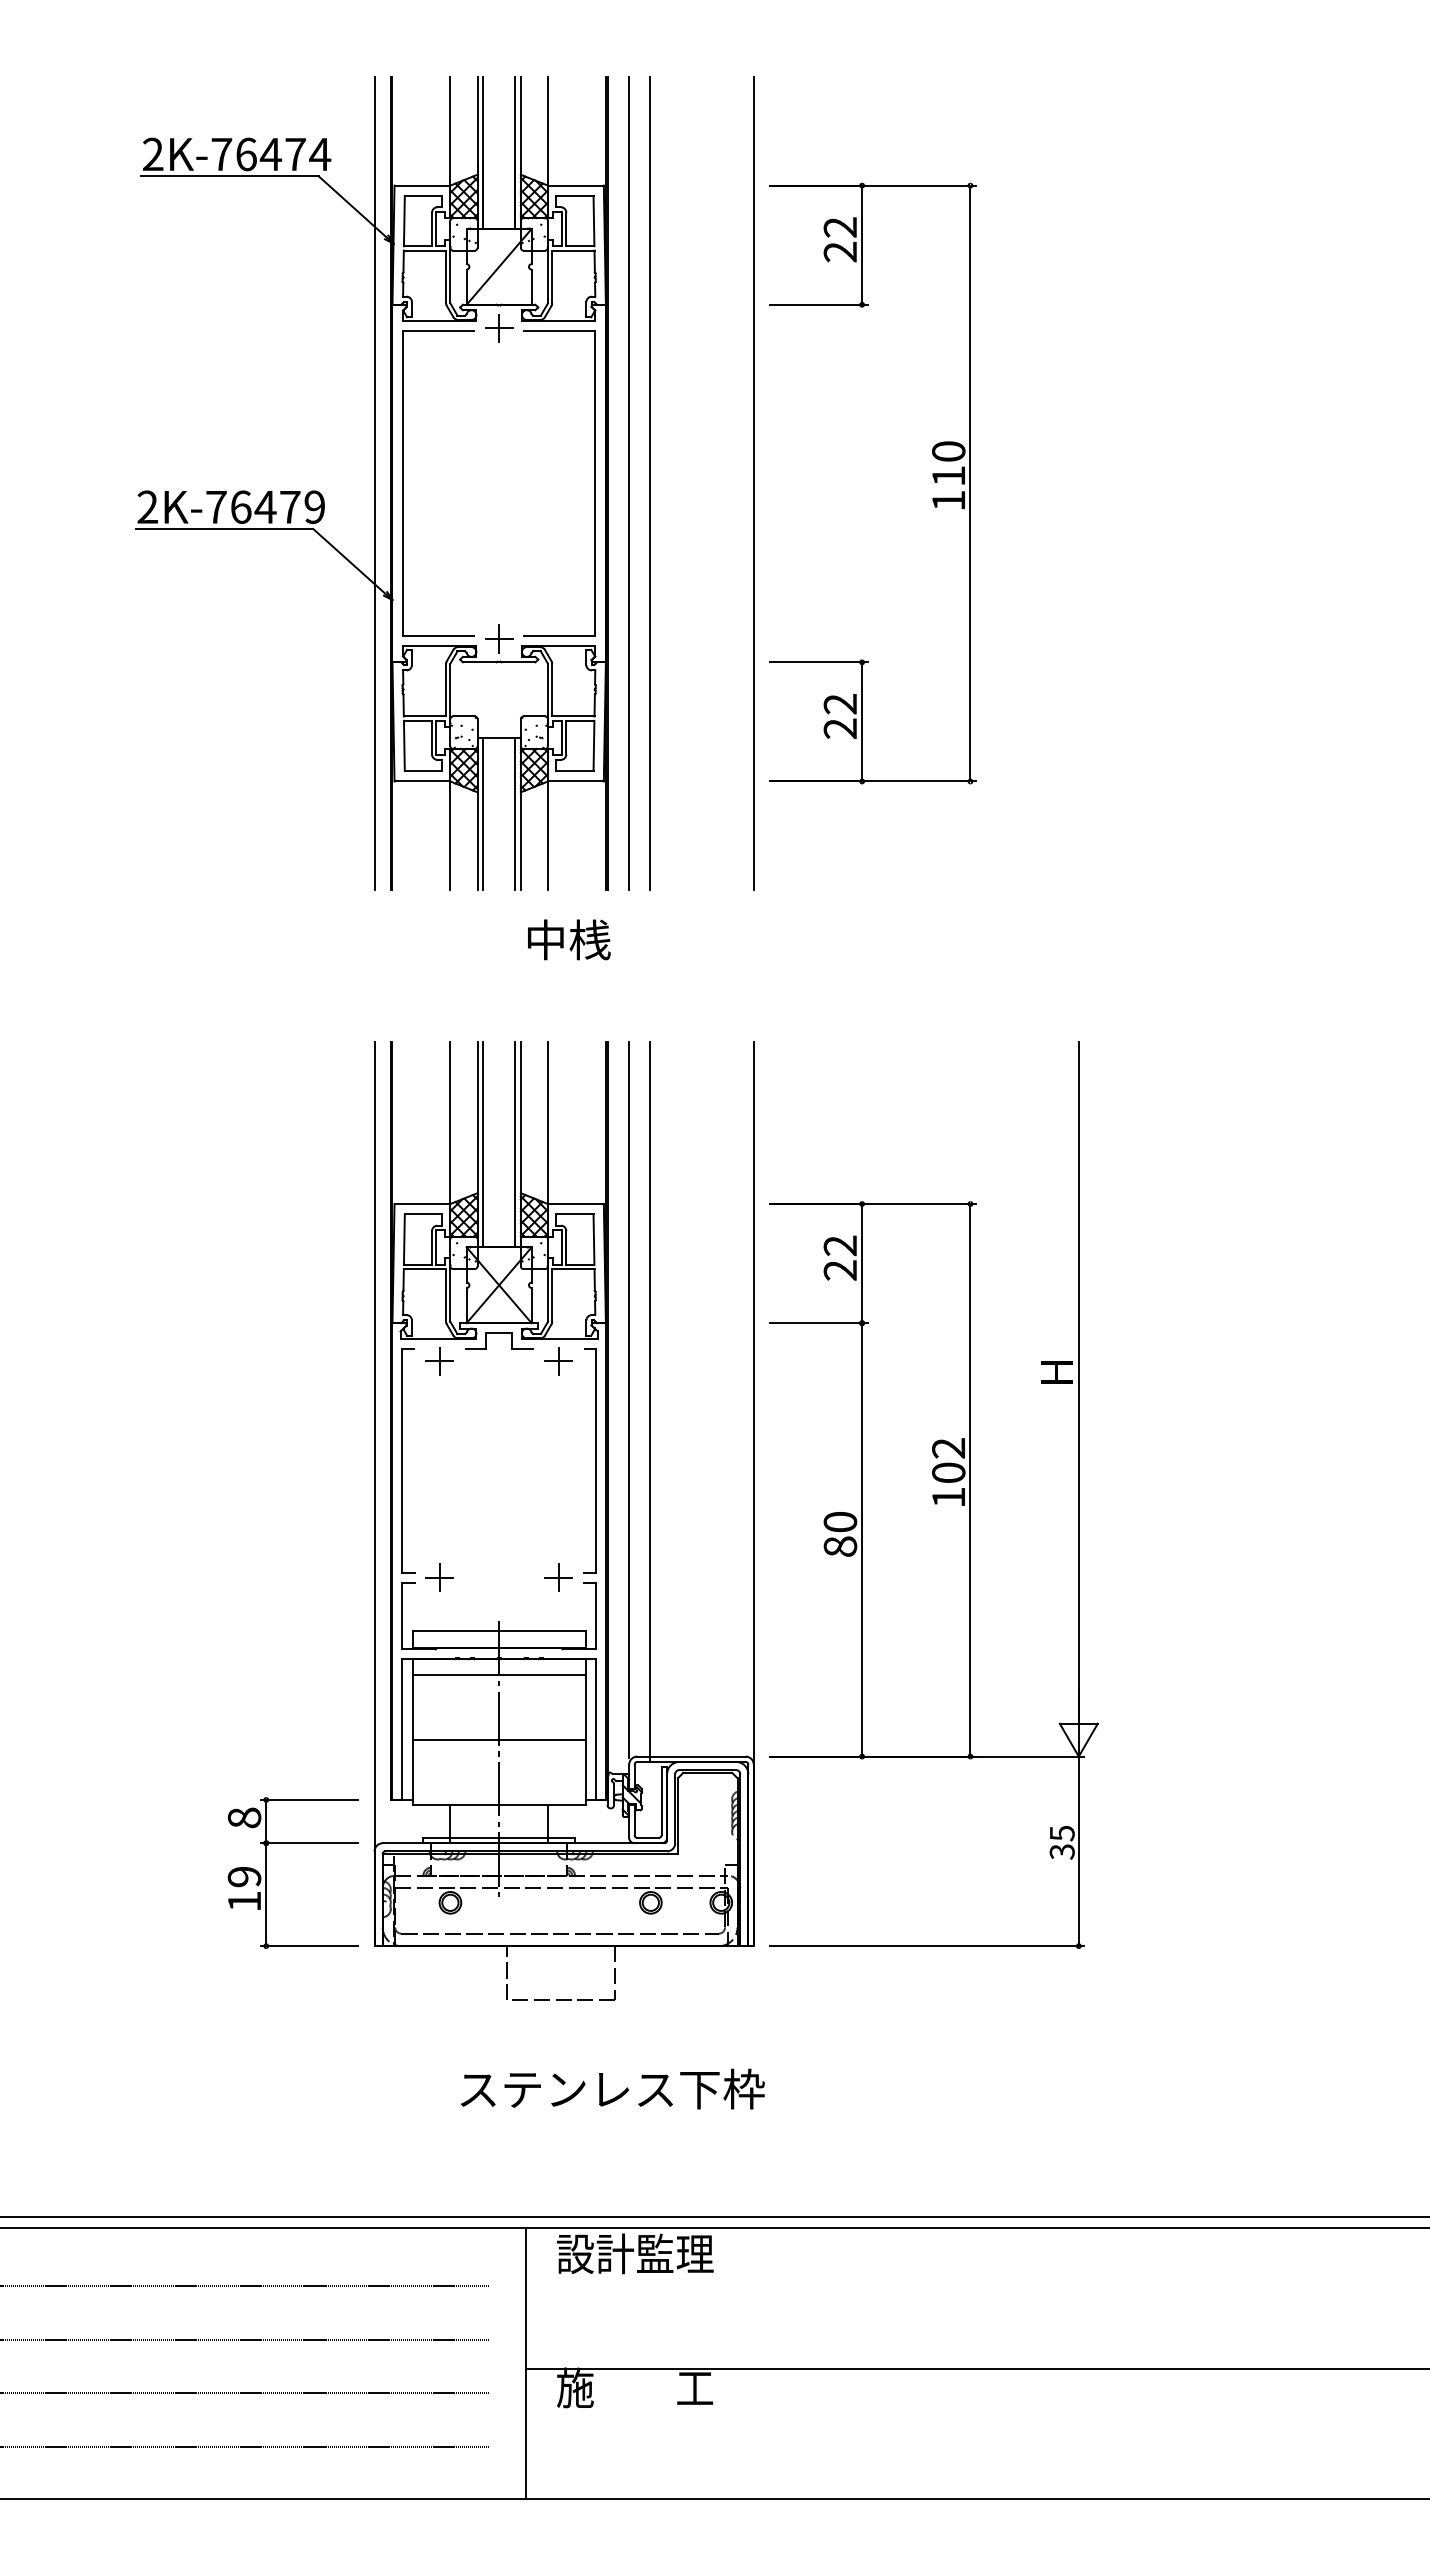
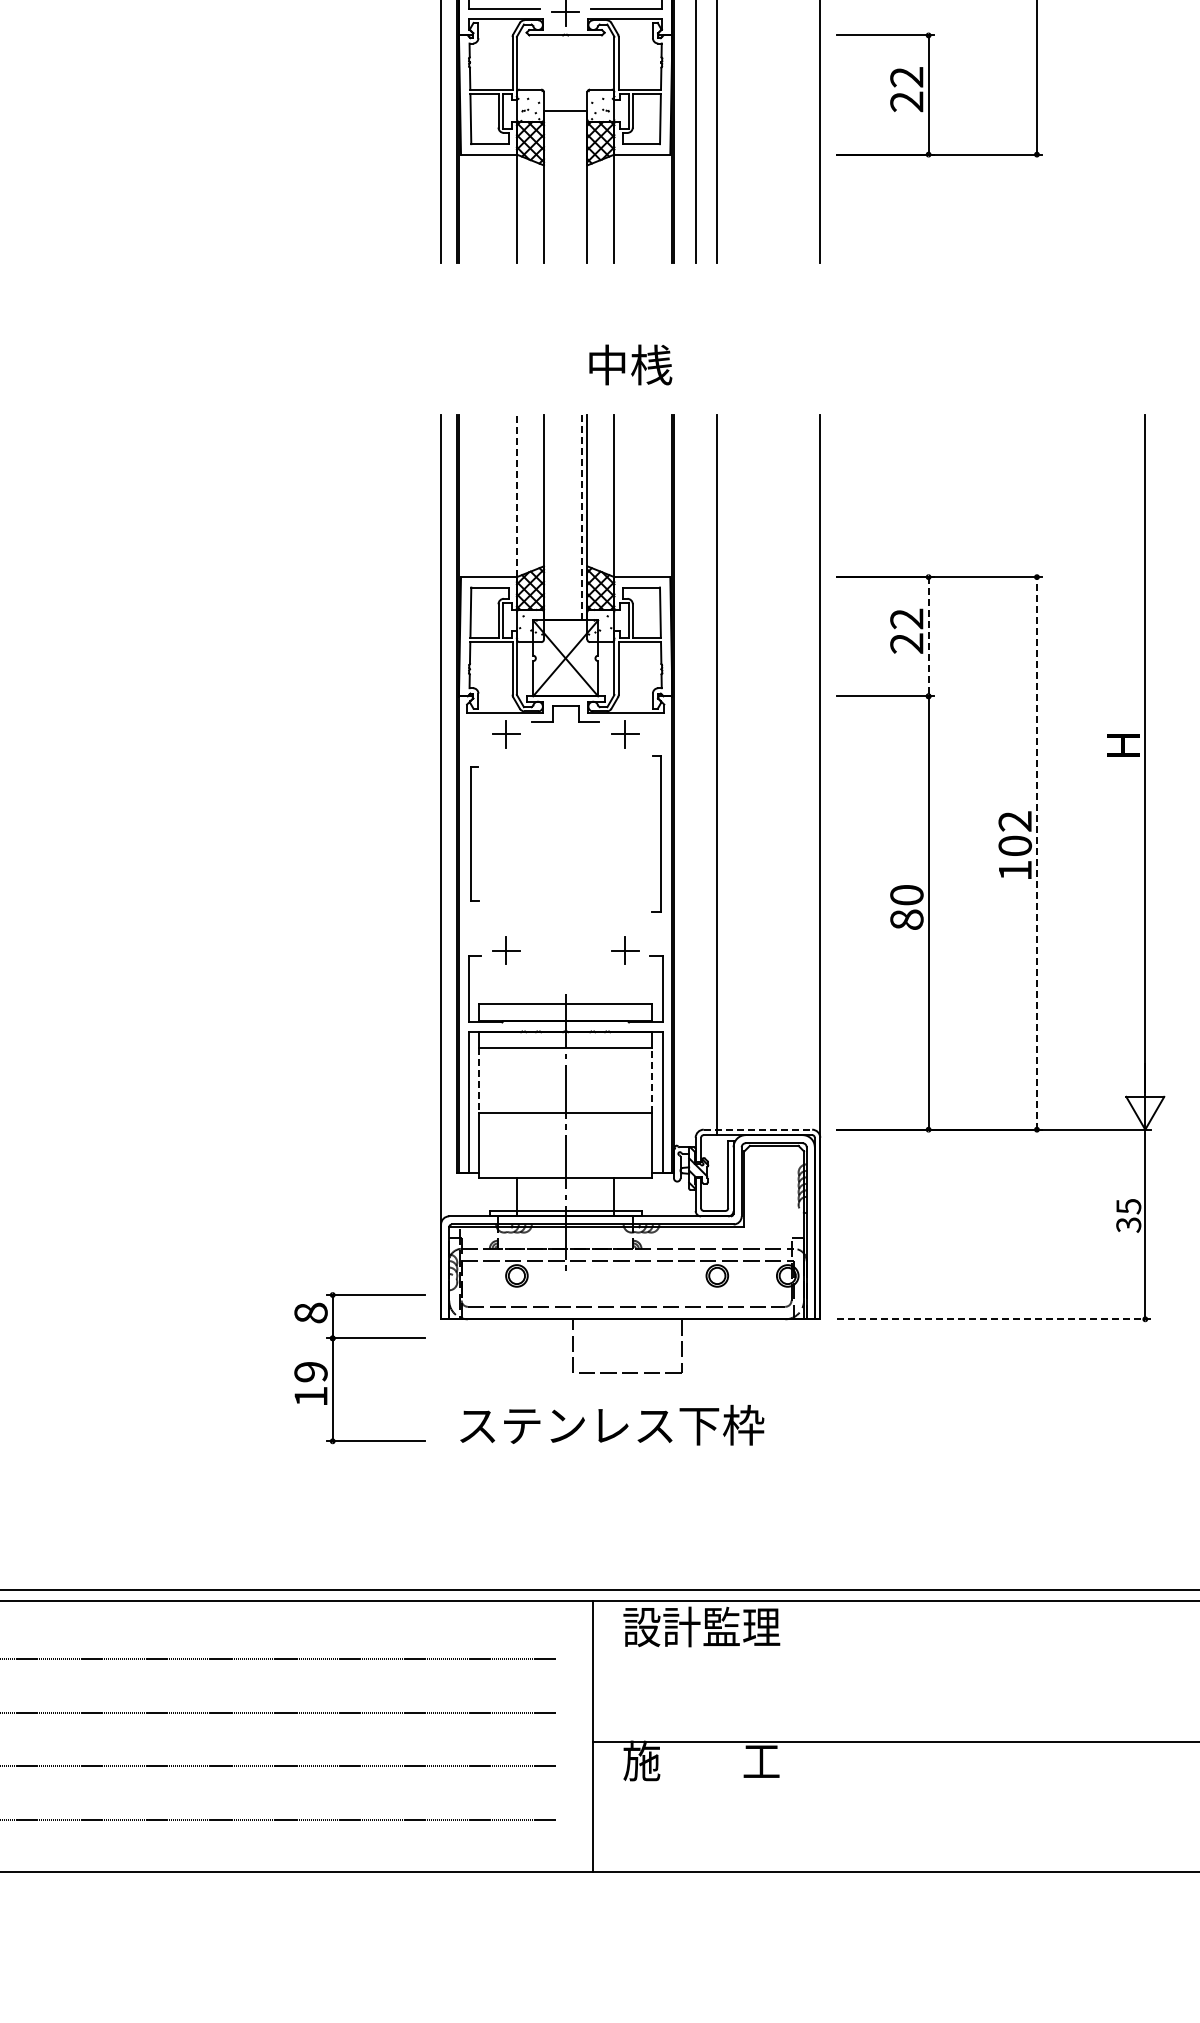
line: (482, 813) -> (548, 186), removed
line: (515, 813) -> (581, 186), removed
text: (569, 939) -> (630, 364), moved
line: (450, 1122) -> (516, 495), solid -> dashed
line: (482, 1144) -> (548, 517), removed
line: (515, 1144) -> (581, 517), solid -> dashed
line: (862, 1263) -> (928, 636), solid -> dashed
line: (629, 1399) -> (695, 772), removed
part: (408, 1460) -> (474, 833), size x0.6
part: (589, 1460) -> (655, 833), size x0.7
line: (970, 1479) -> (1036, 852), solid -> dashed
line: (412, 1707) -> (478, 1080), solid -> dashed
line: (585, 1707) -> (651, 1080), solid -> dashed
line: (691, 1756) -> (757, 1129), solid -> dashed
part: (266, 1872) -> (332, 1367), moved
line: (927, 1946) -> (993, 1319), solid -> dashed
text: (612, 2088) -> (611, 1424), moved

